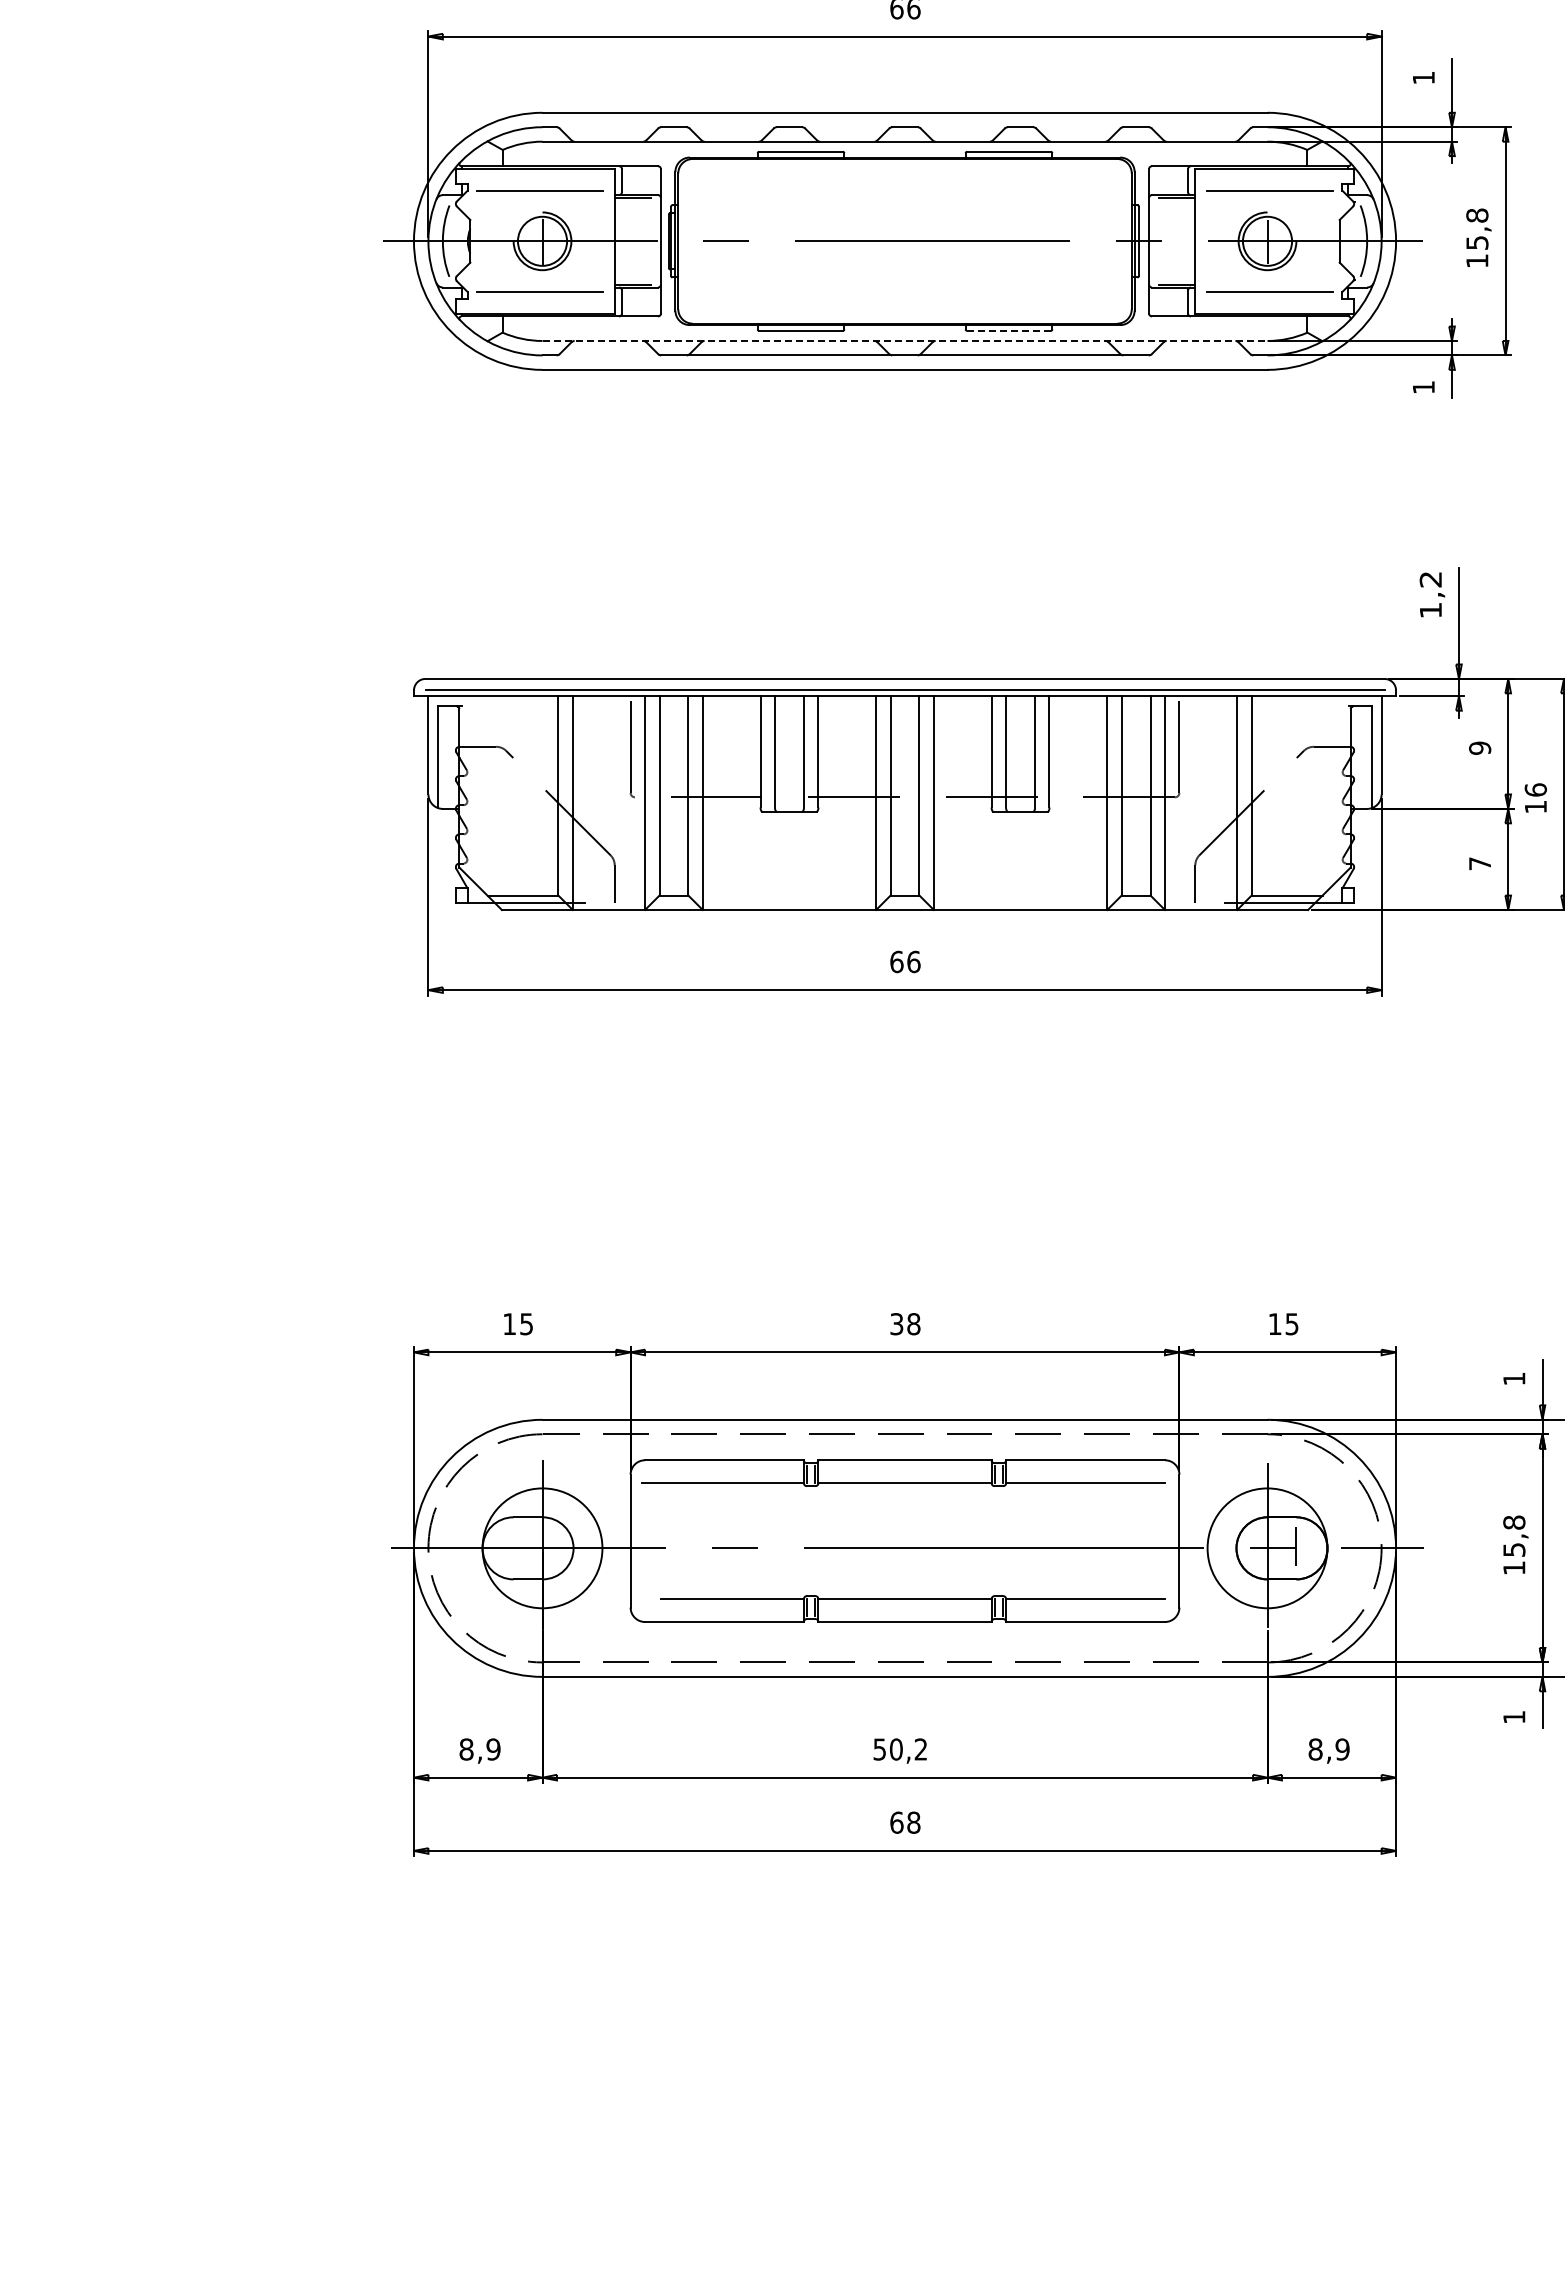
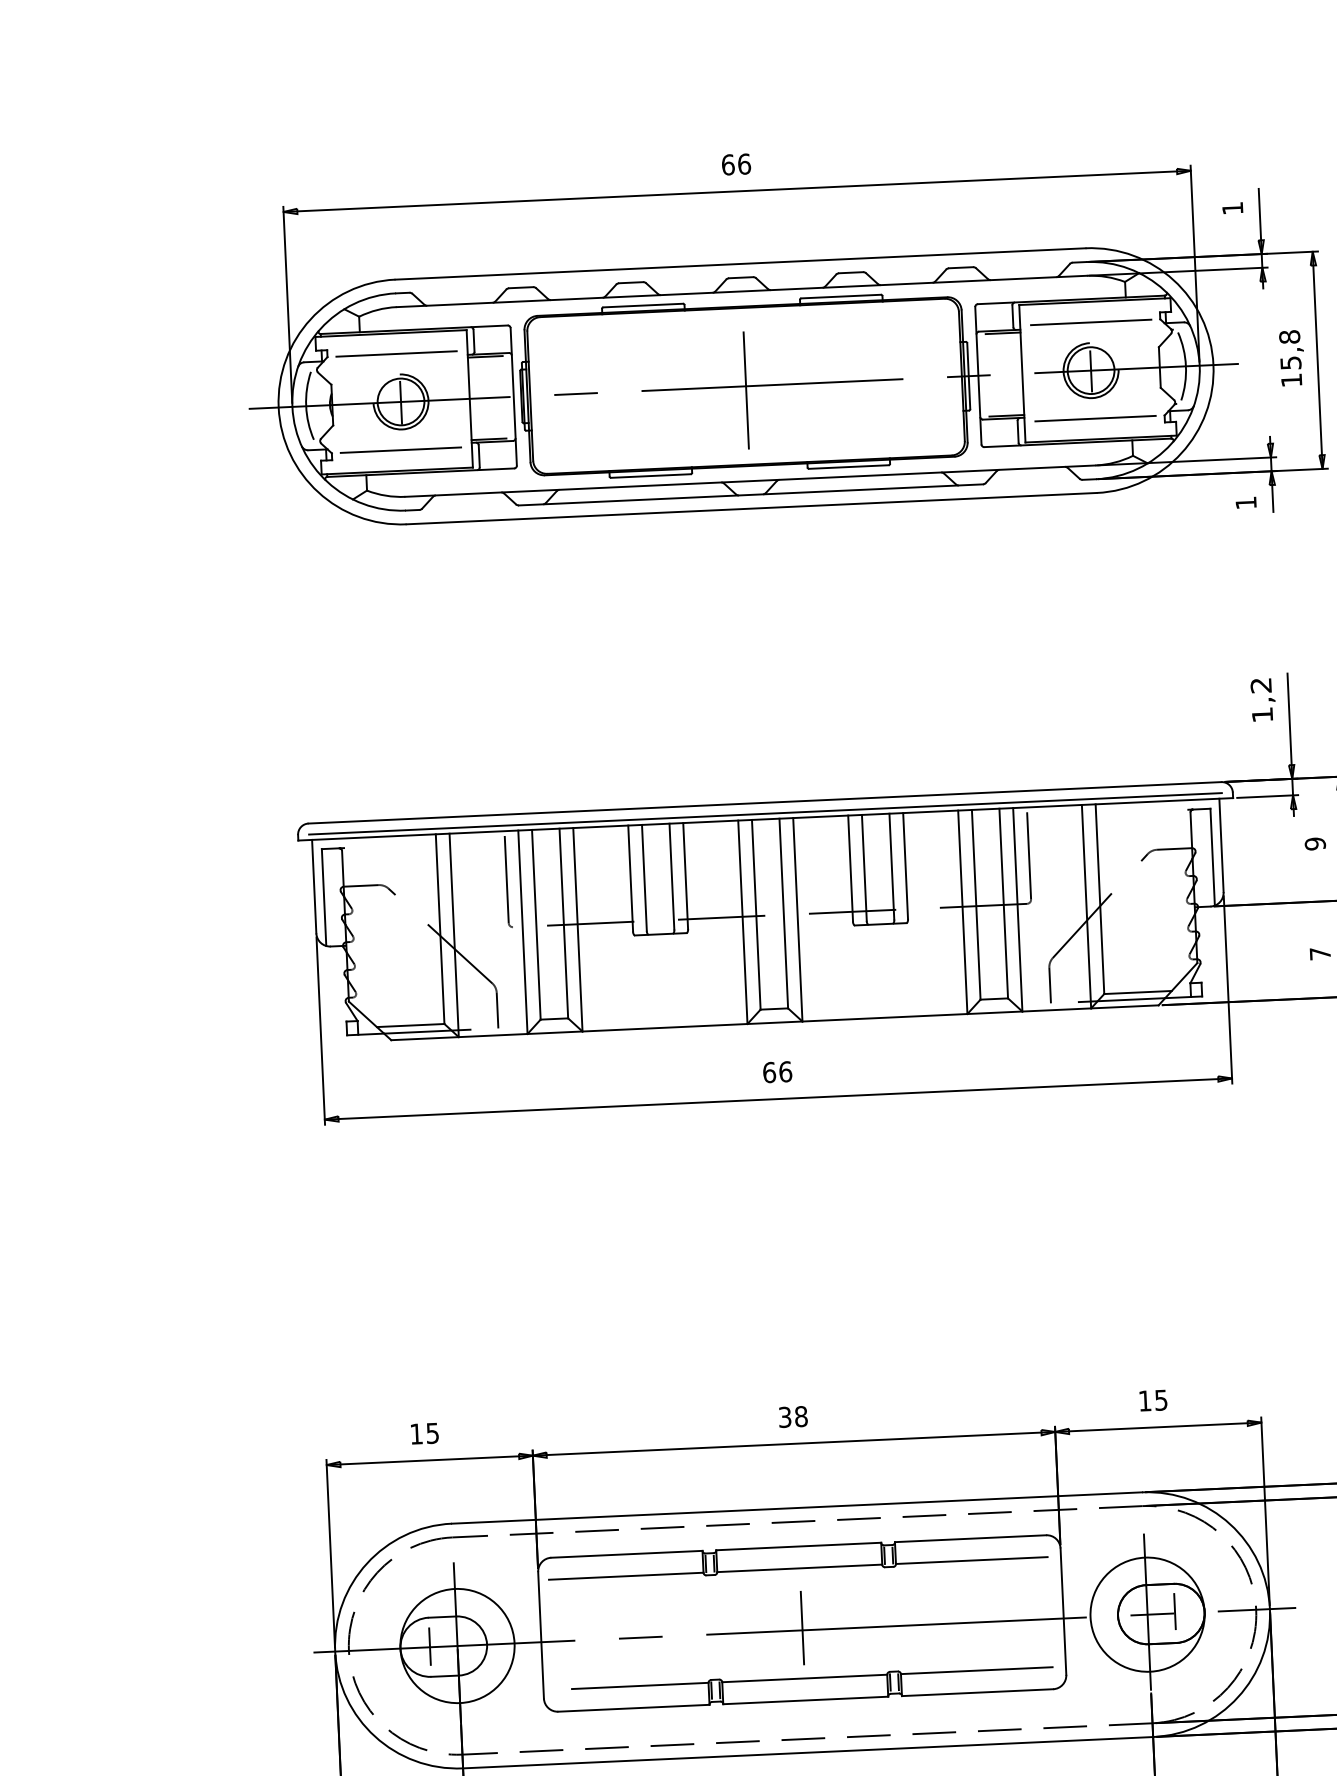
line: (905, 245) -> (746, 390), added
line: (1009, 330) -> (849, 466), dashed -> solid
line: (905, 340) -> (750, 480), dashed -> solid
line: (905, 1545) -> (802, 1627), added
line: (513, 1547) -> (429, 1646), added

